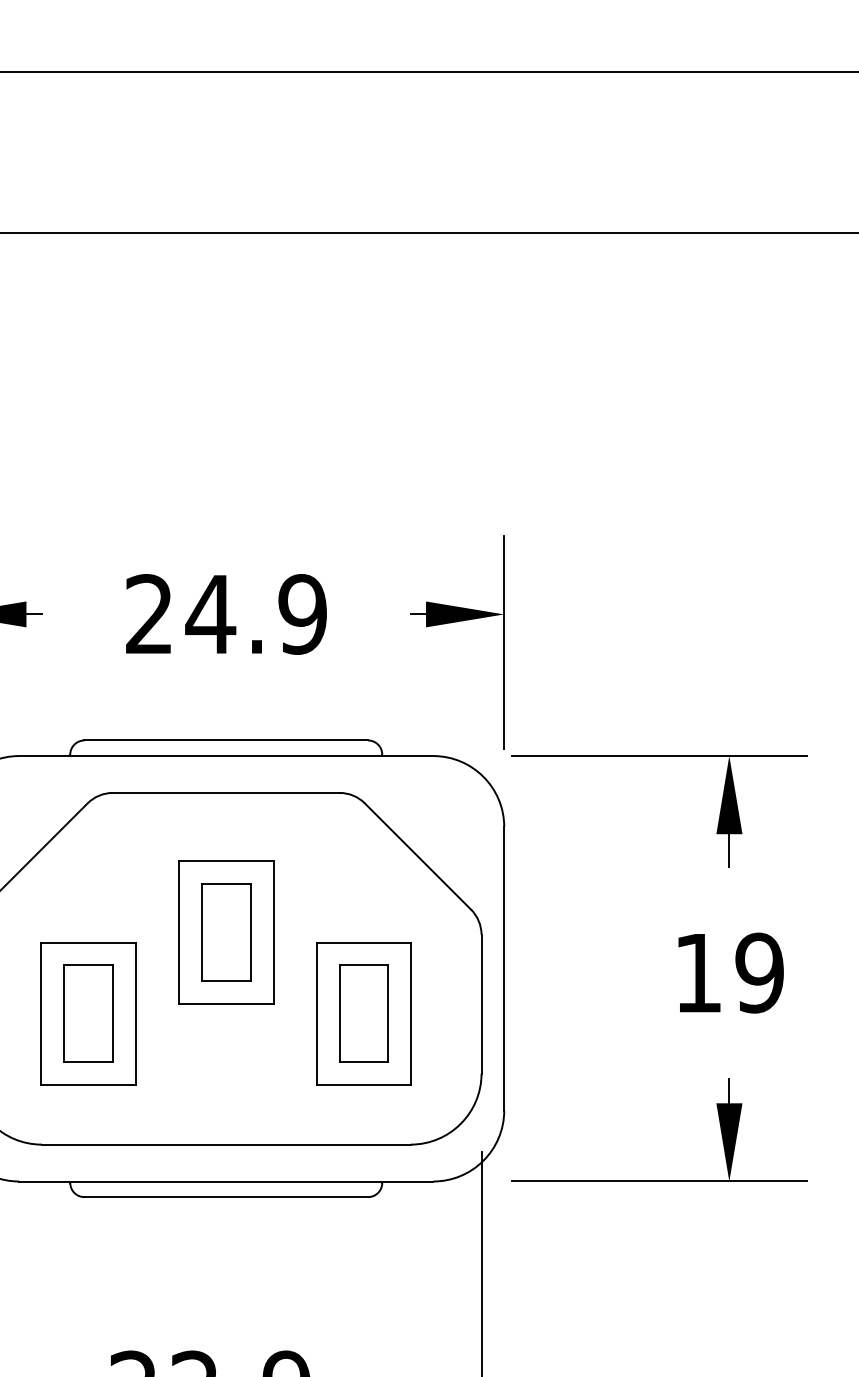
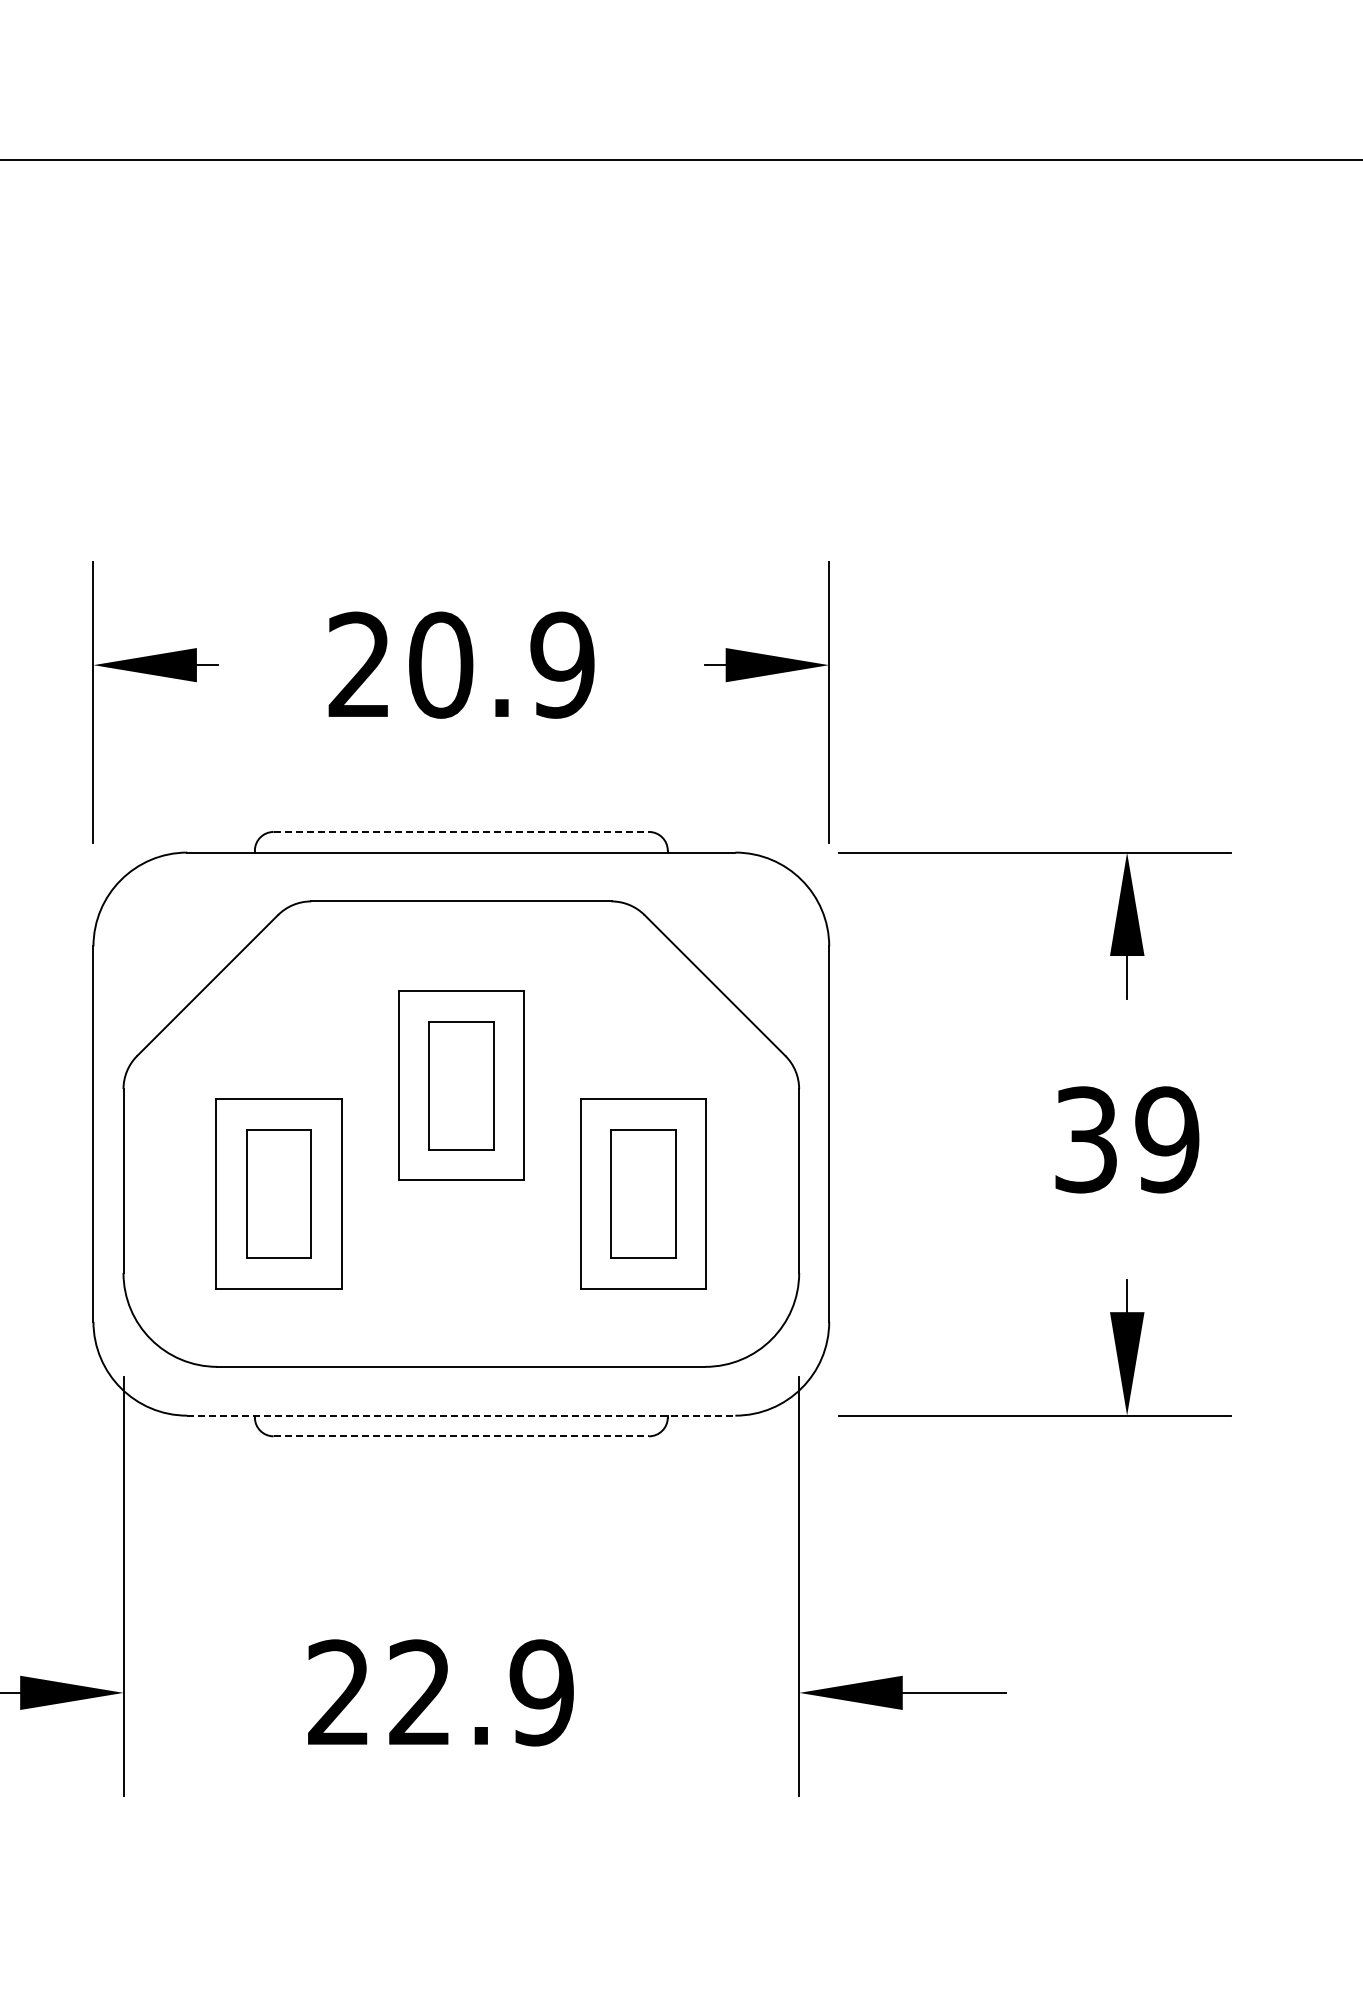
text: (210, 613) -> (440, 664), 24.9 -> 20.9
line: (226, 740) -> (461, 831), solid -> dashed
text: (697, 972) -> (1085, 1139), 19 -> 39
line: (226, 1181) -> (461, 1415), solid -> dashed
line: (226, 1197) -> (461, 1436), solid -> dashed

